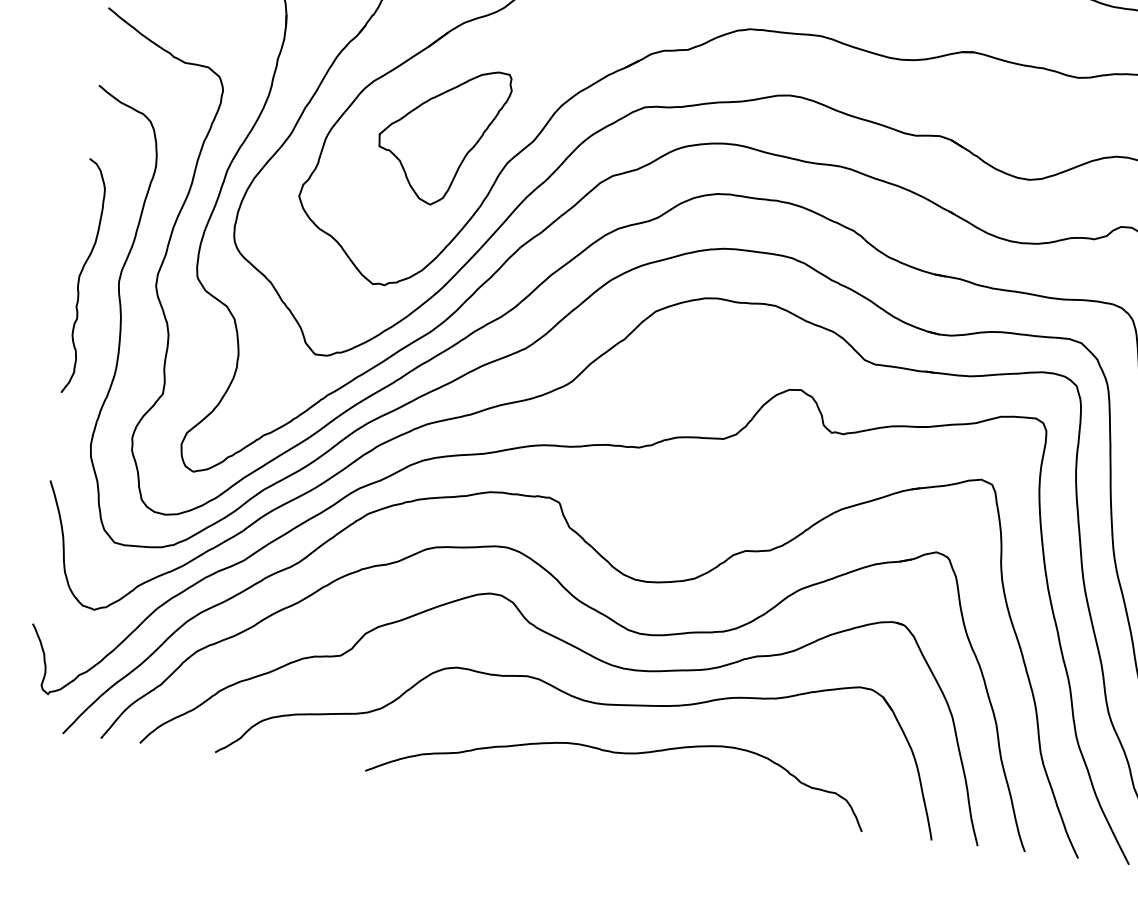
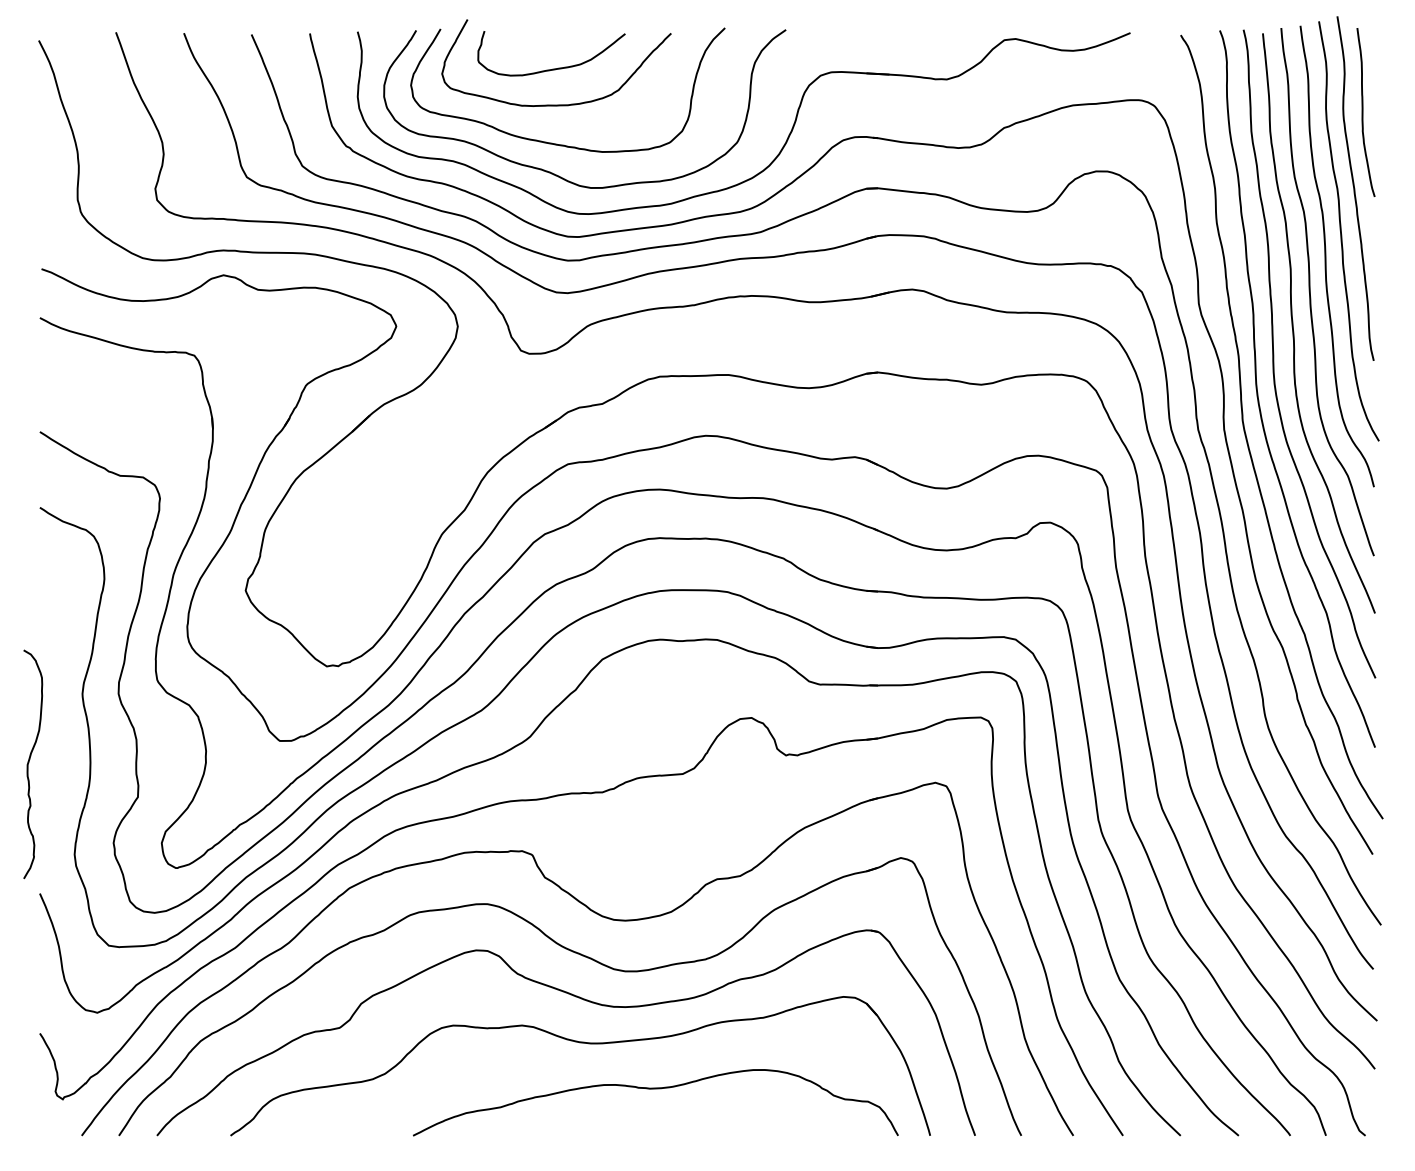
part: (442, 135) -> (376, 515), removed
curve: (81, 274) -> (29, 762), moved
curve: (619, 753) -> (655, 1089), moved

